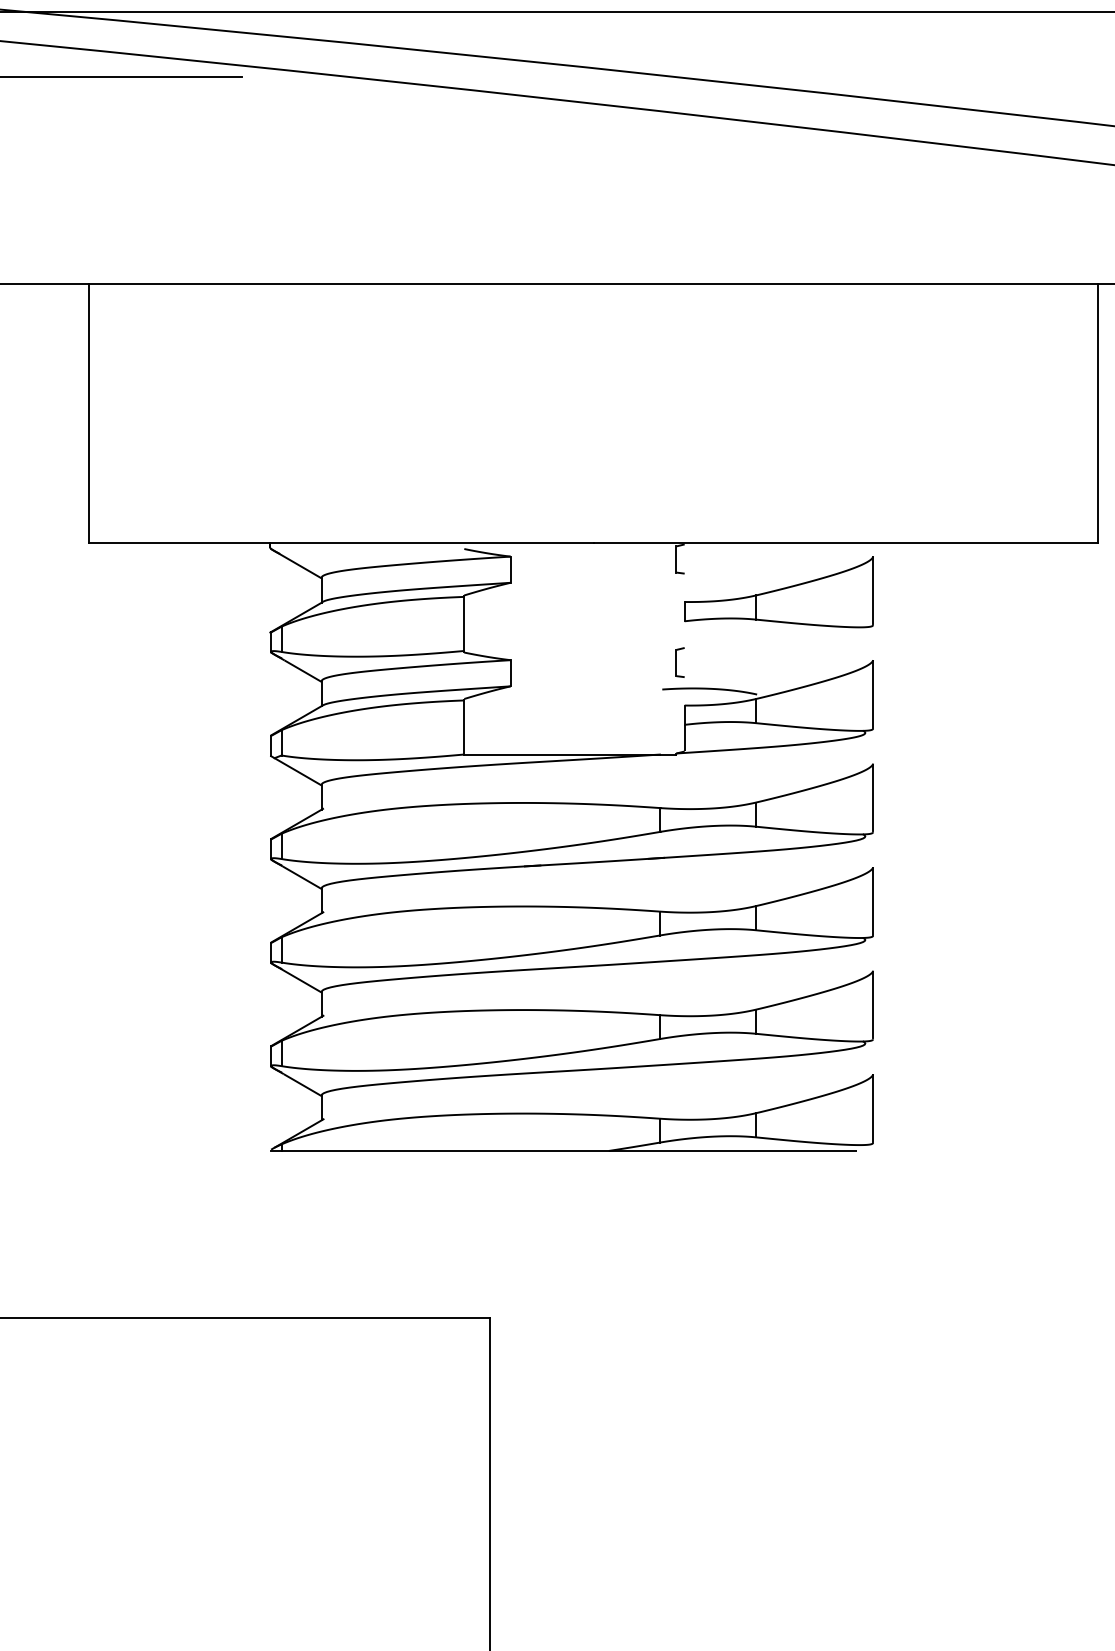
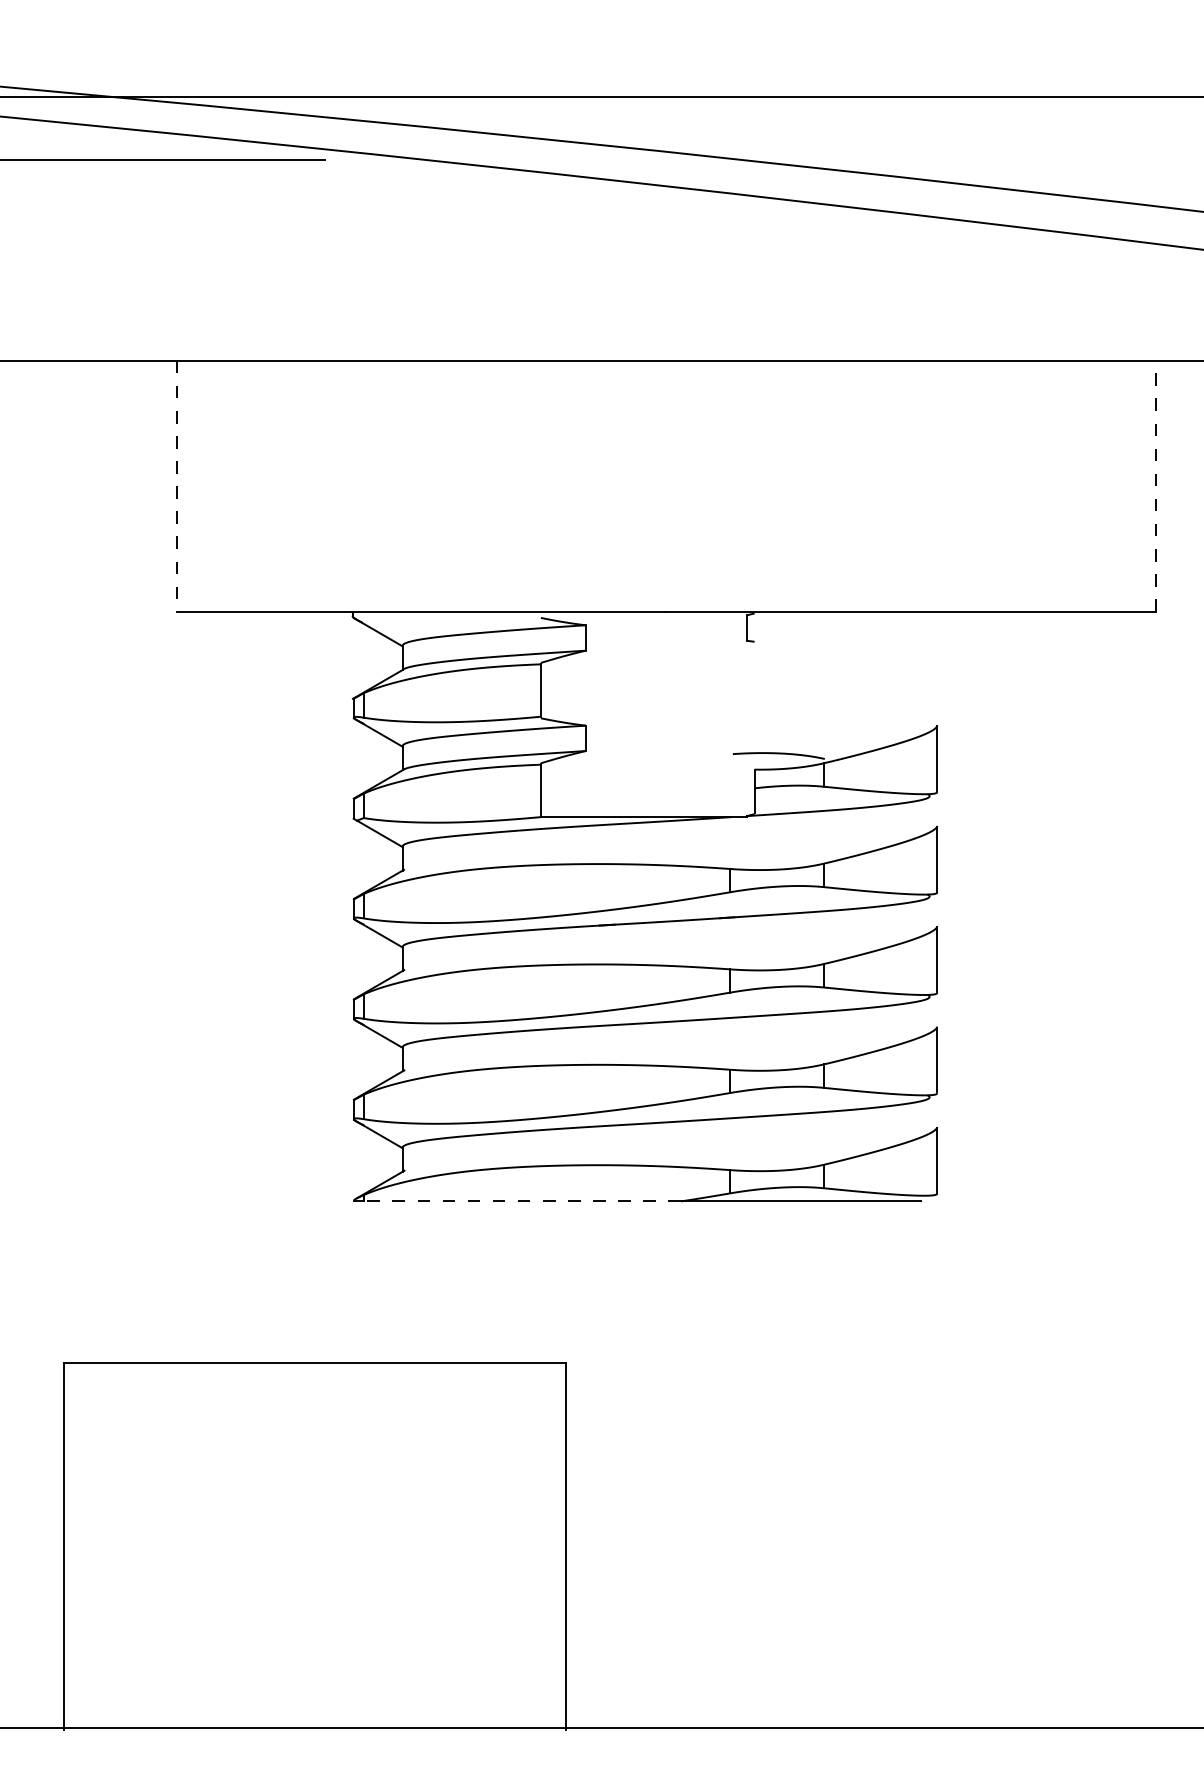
line: (1098, 412) -> (1155, 485), solid -> dashed
line: (88, 413) -> (176, 486), solid -> dashed
part: (778, 591) -> (845, 659), removed
part: (680, 662) -> (750, 727), removed
line: (445, 1151) -> (522, 1201), solid -> dashed

